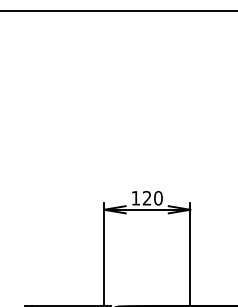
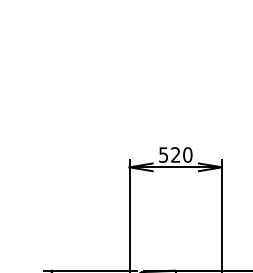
text: (135, 198) -> (163, 155), 120 -> 520

